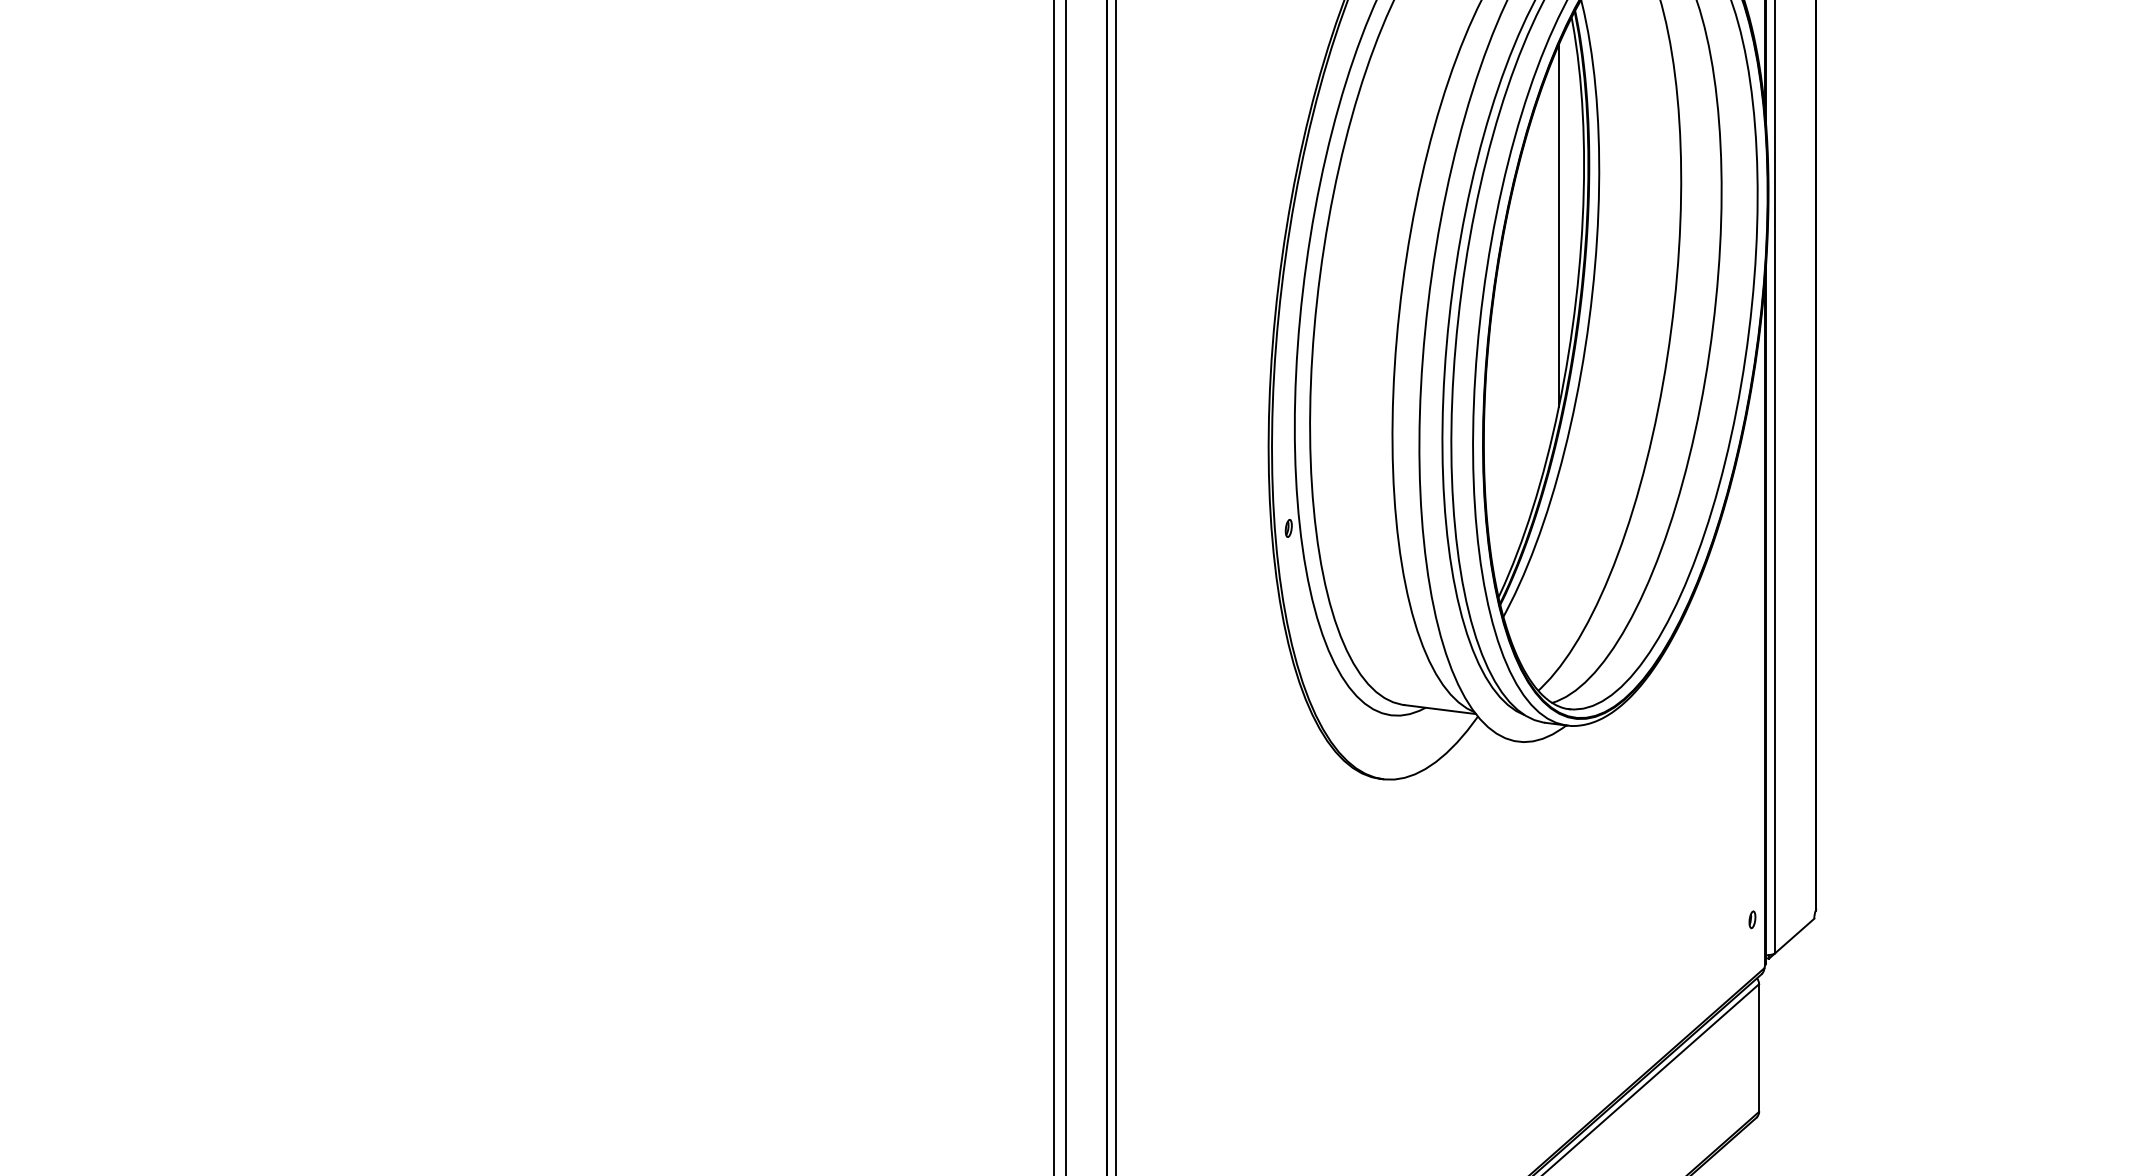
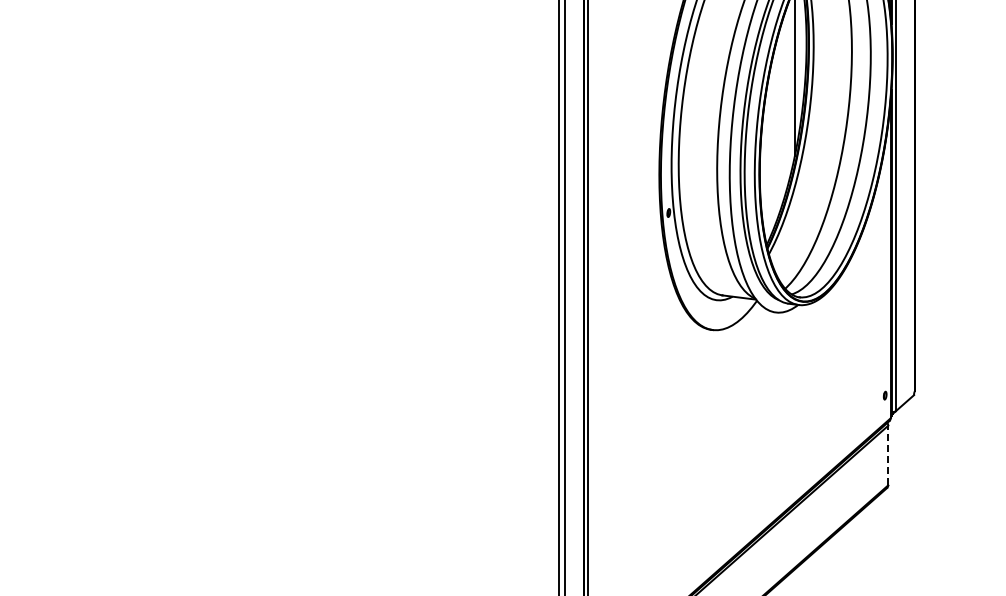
line: (1759, 1047) -> (888, 455), solid -> dashed

